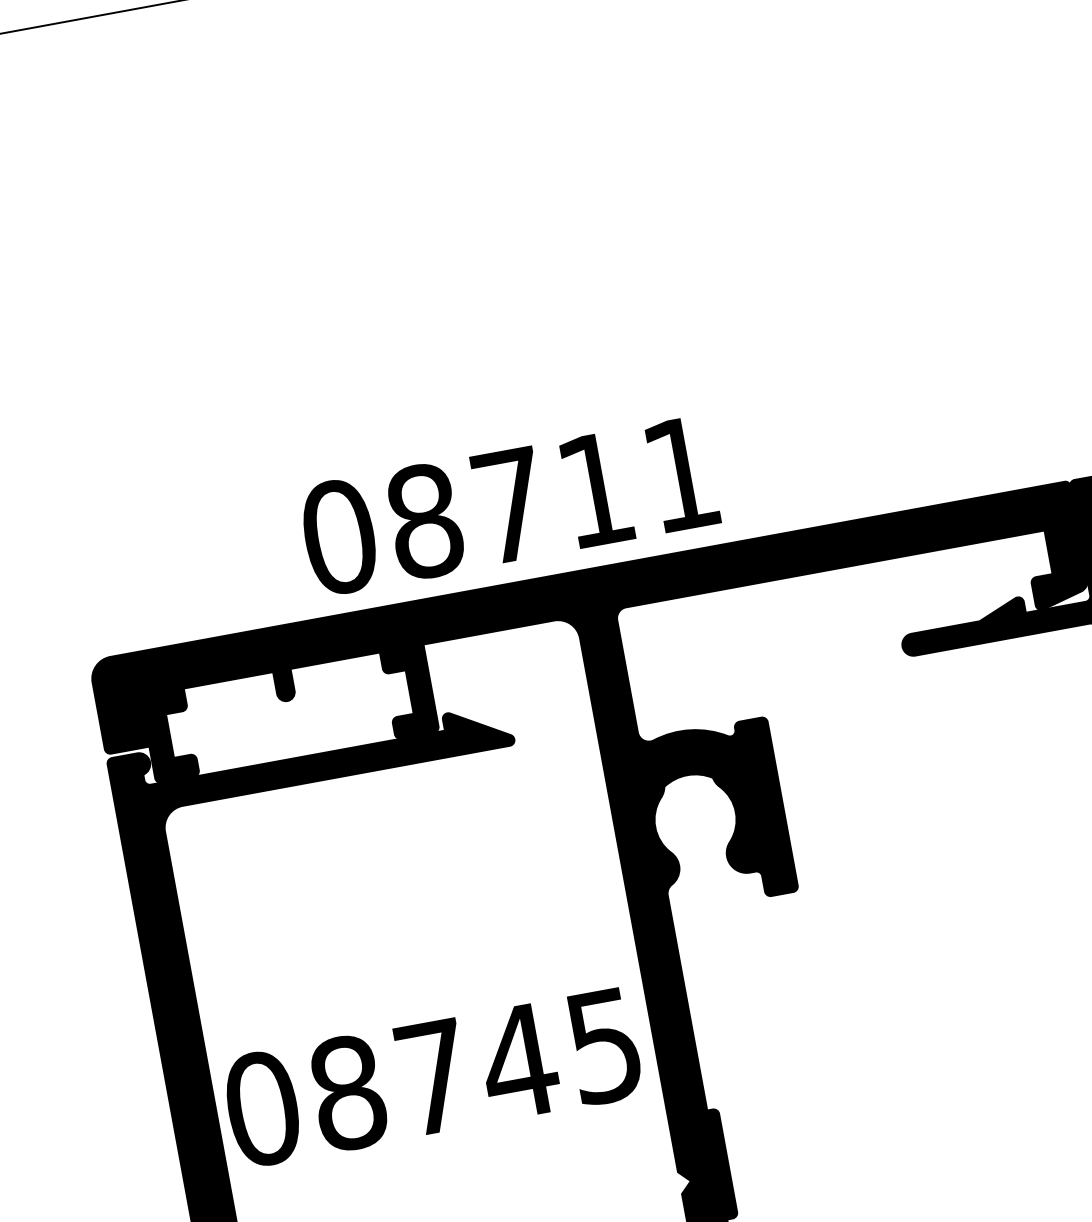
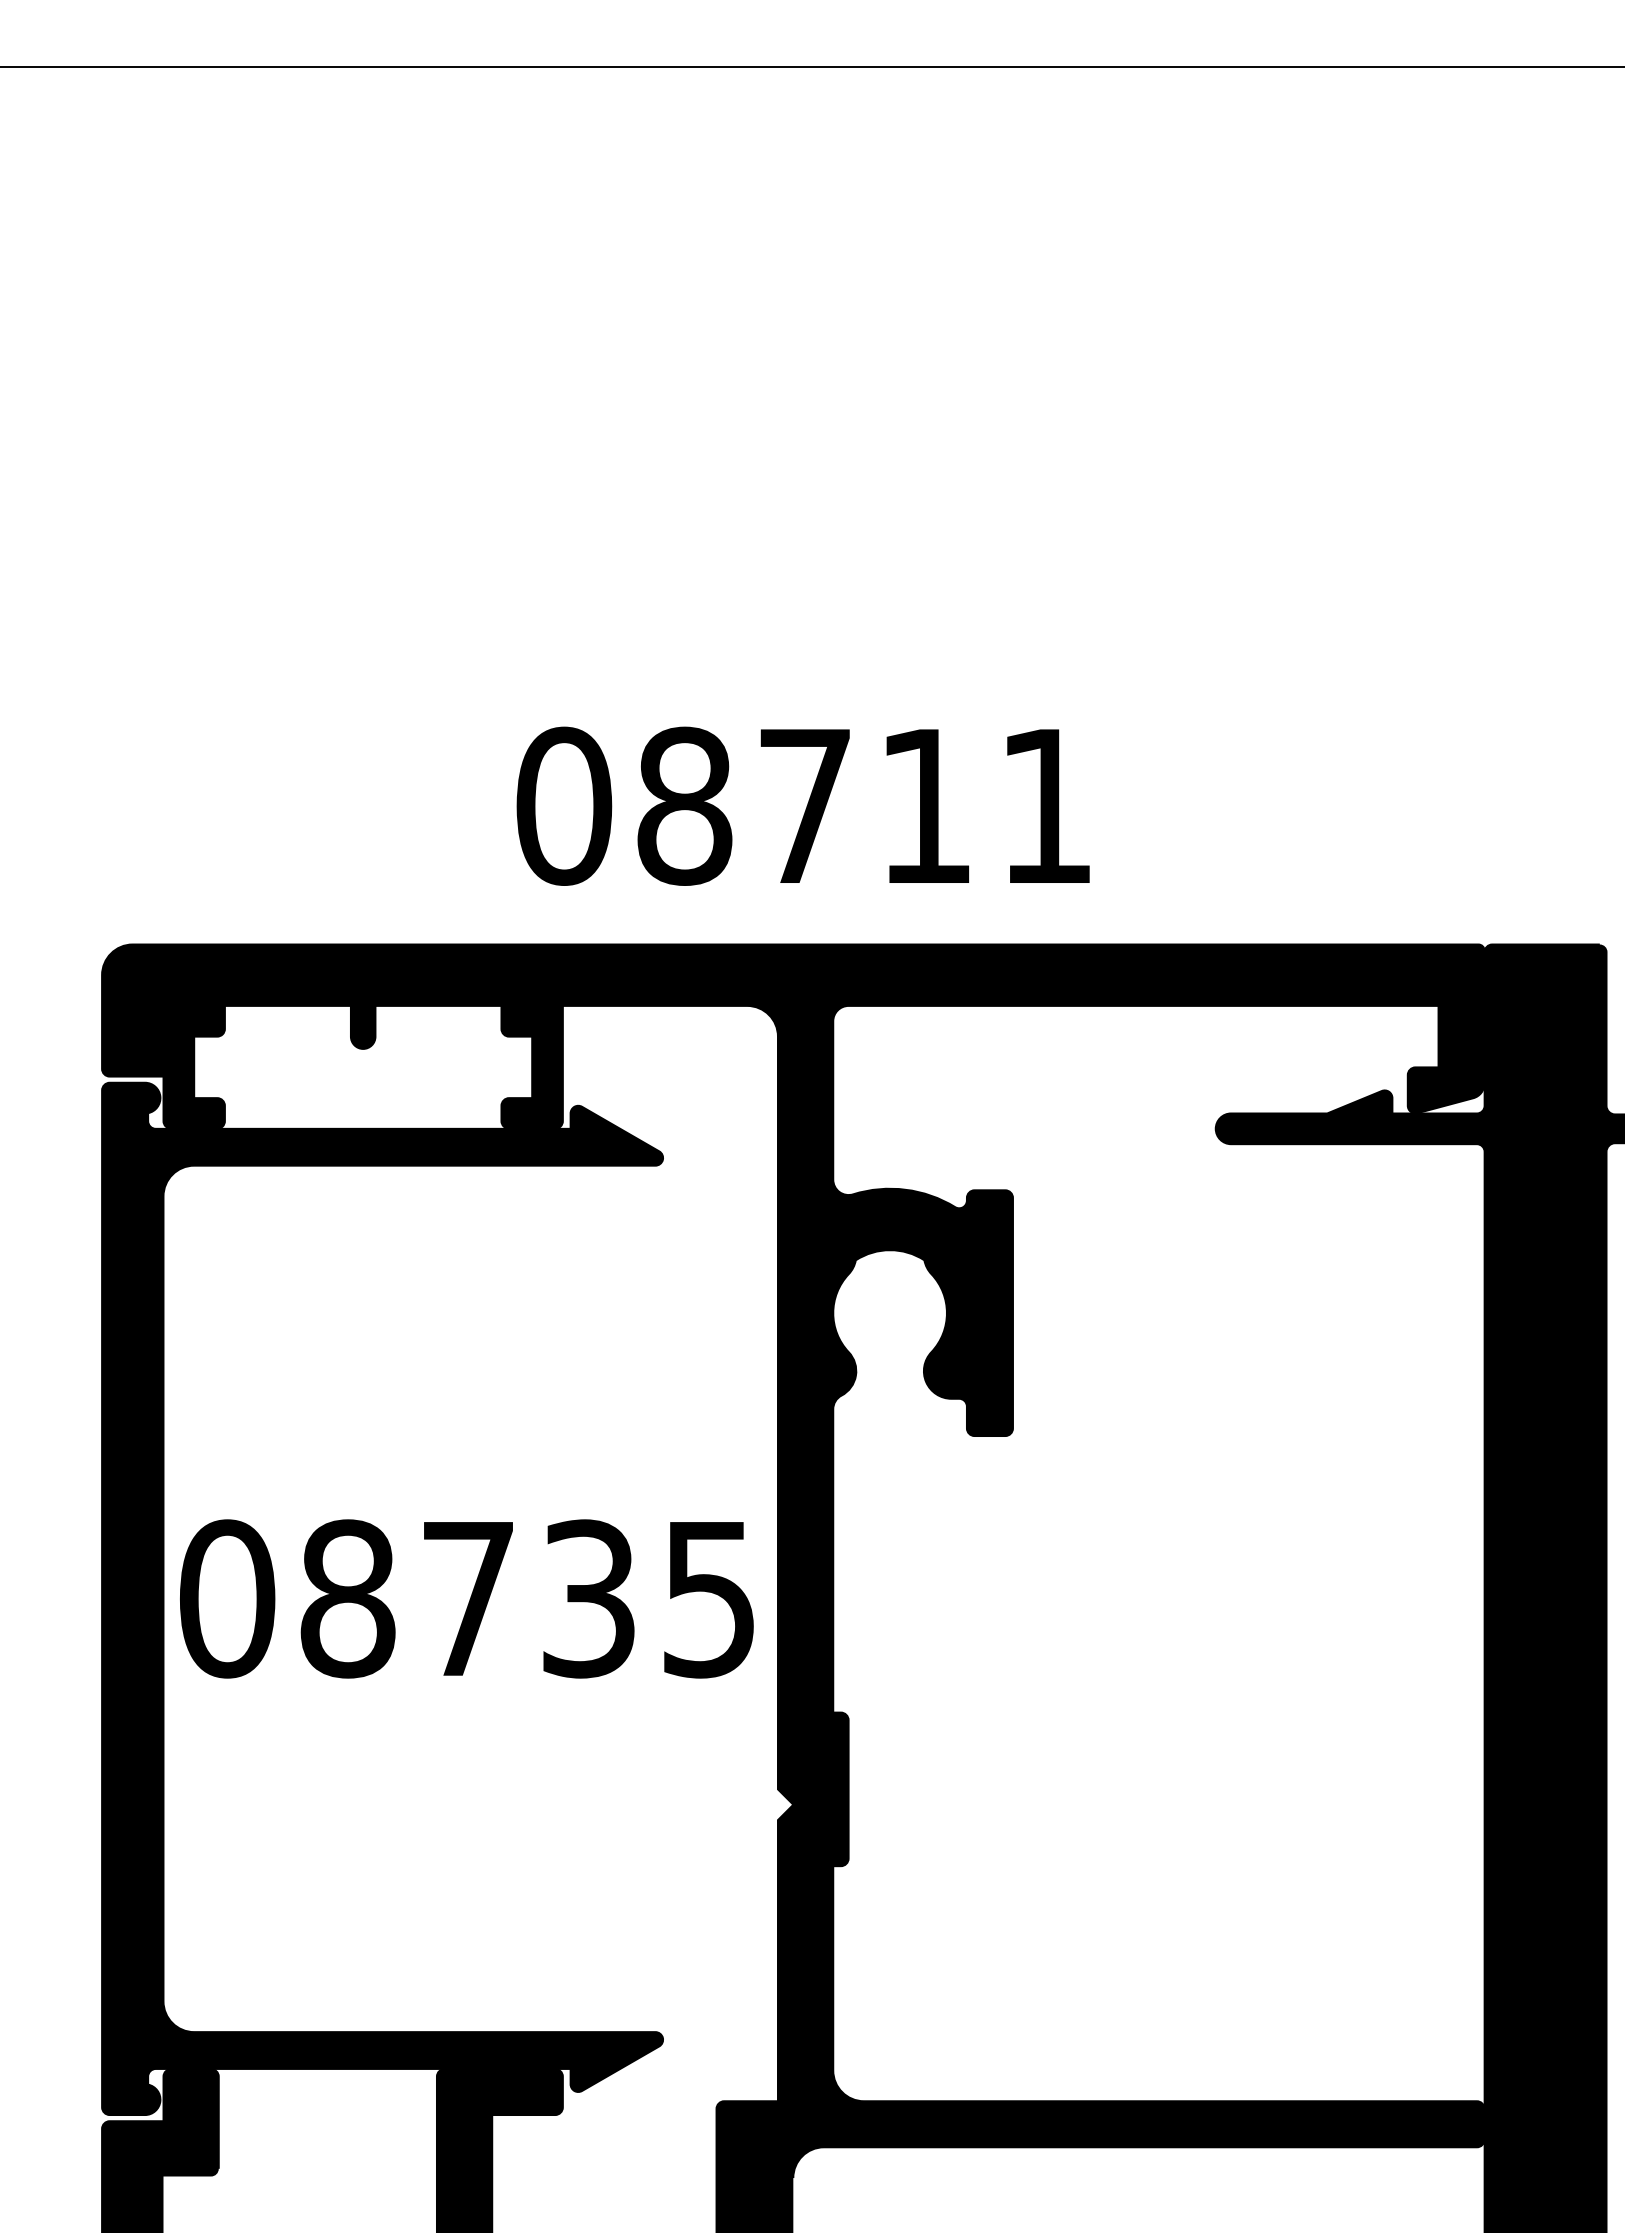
text: (508, 505) -> (802, 805), moved
text: (518, 1061) -> (588, 1598), 08745 -> 08735

